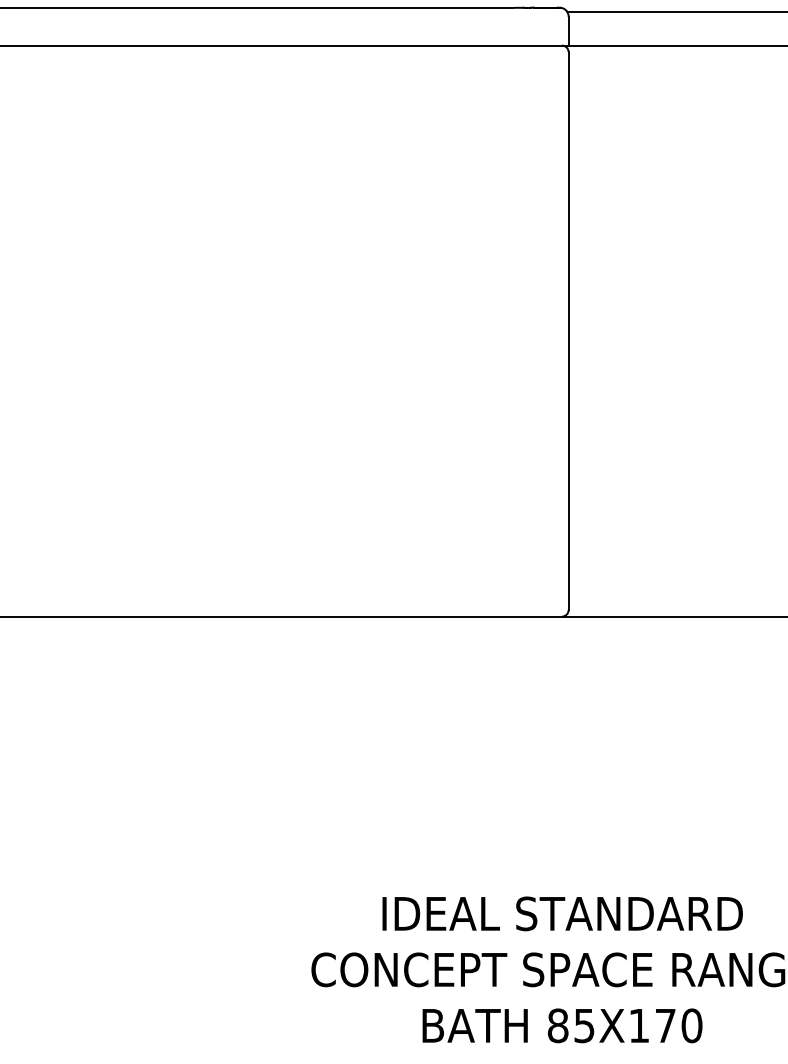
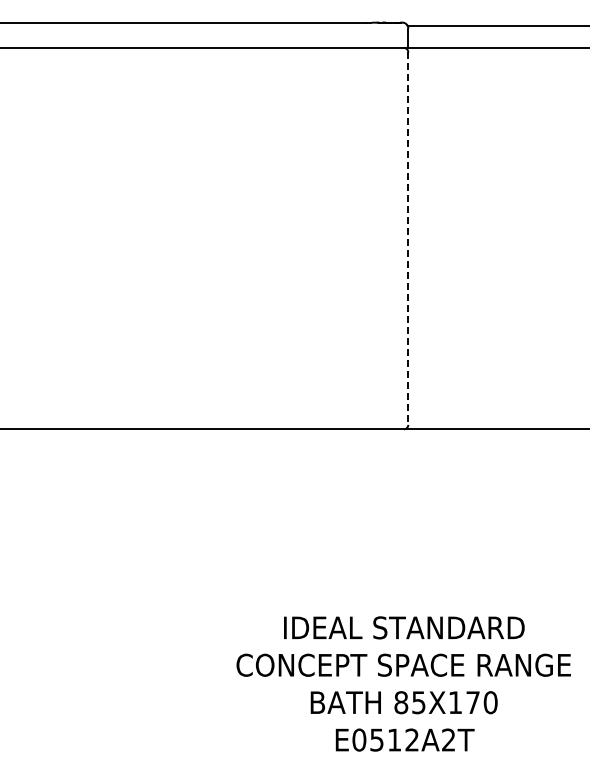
line: (568, 332) -> (408, 239), solid -> dashed

